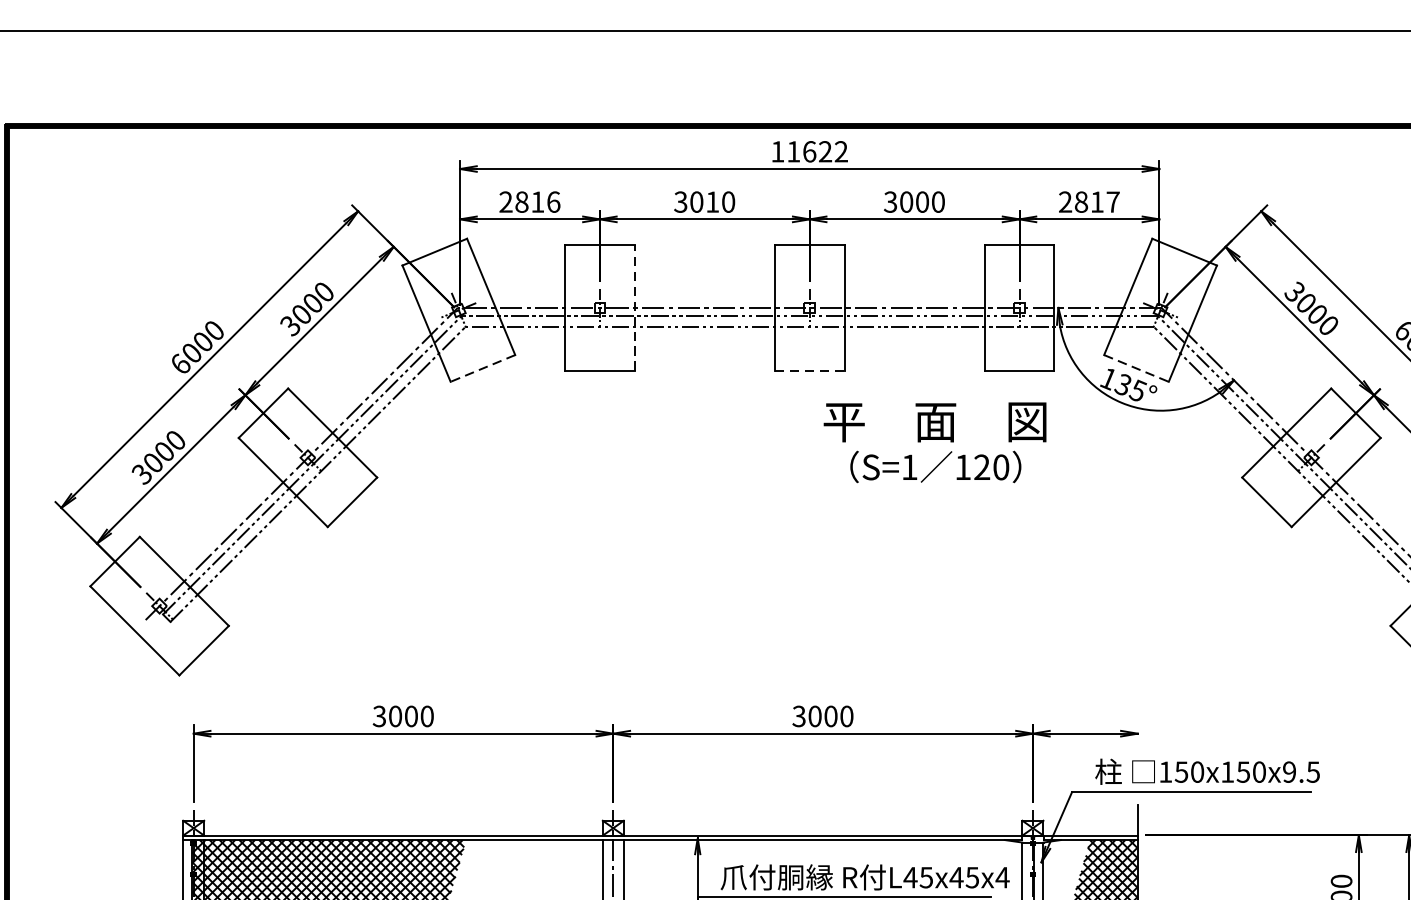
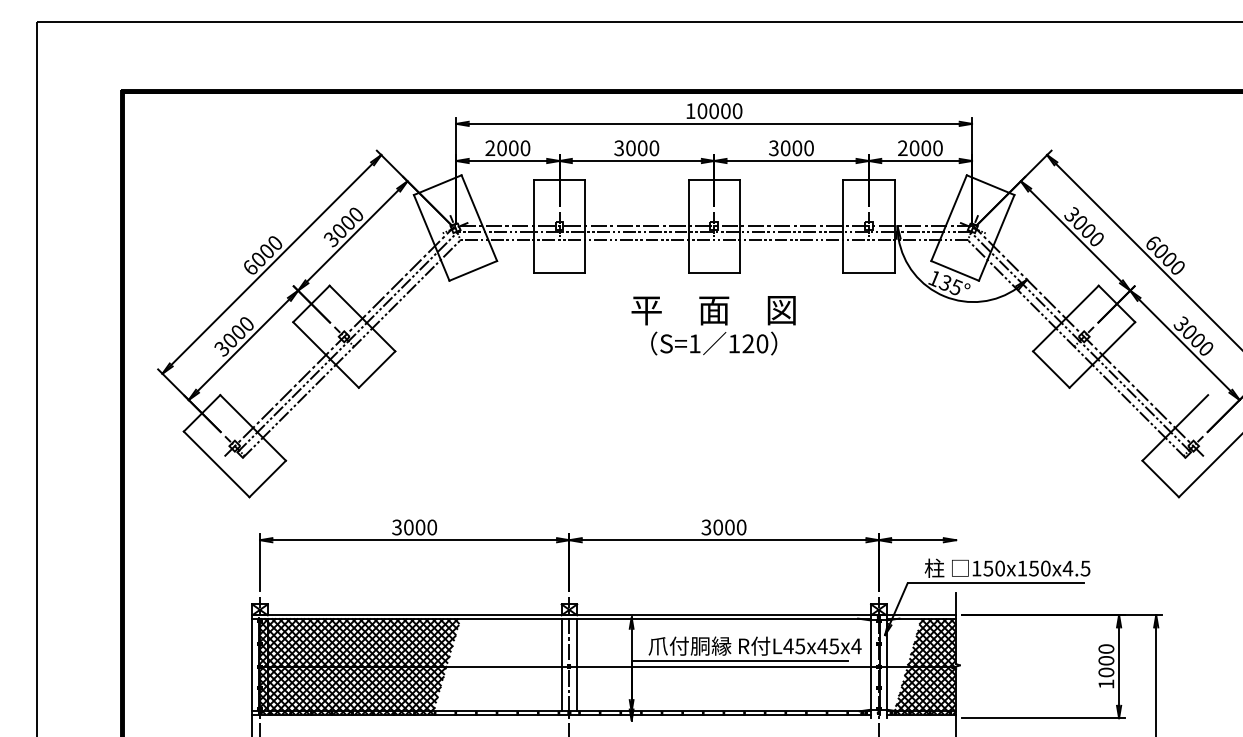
text: (816, 152) -> (719, 111), 11622 -> 10000
text: (537, 202) -> (513, 148), 2816 -> 2000
text: (712, 202) -> (642, 148), 3010 -> 3000
text: (1096, 202) -> (925, 148), 2817 -> 2000
line: (635, 306) -> (585, 225), dashed -> solid
line: (483, 367) -> (473, 270), dashed -> solid
line: (1136, 367) -> (955, 270), dashed -> solid
line: (810, 370) -> (714, 272), dashed -> solid
text: (934, 442) -> (713, 325), moved
text: (1288, 772) -> (1067, 568), 150x150x9.5 -> 150x150x4.5

